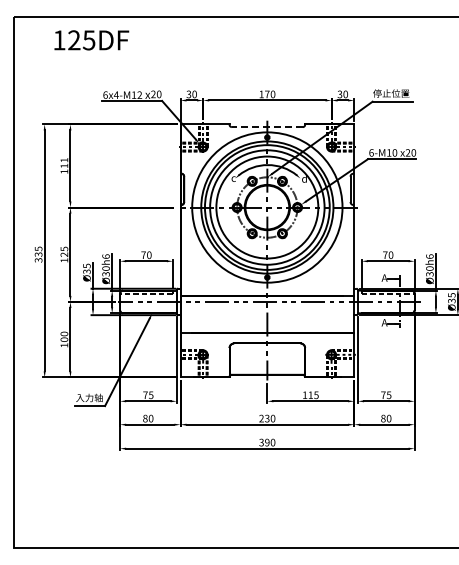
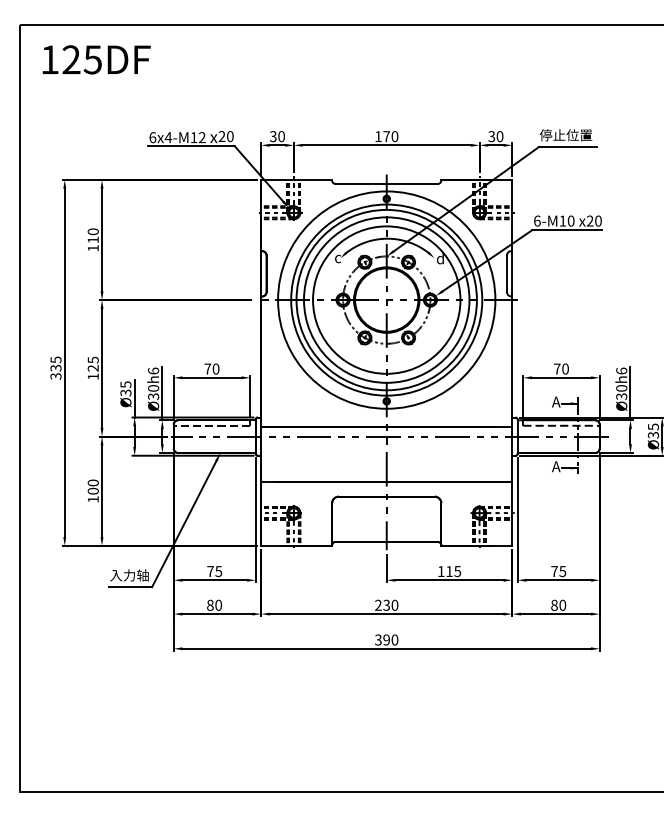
text: (91, 40) -> (96, 60), moved
line: (266, 127) -> (385, 184), dashed -> solid
text: (64, 160) -> (93, 232), 111 -> 110

